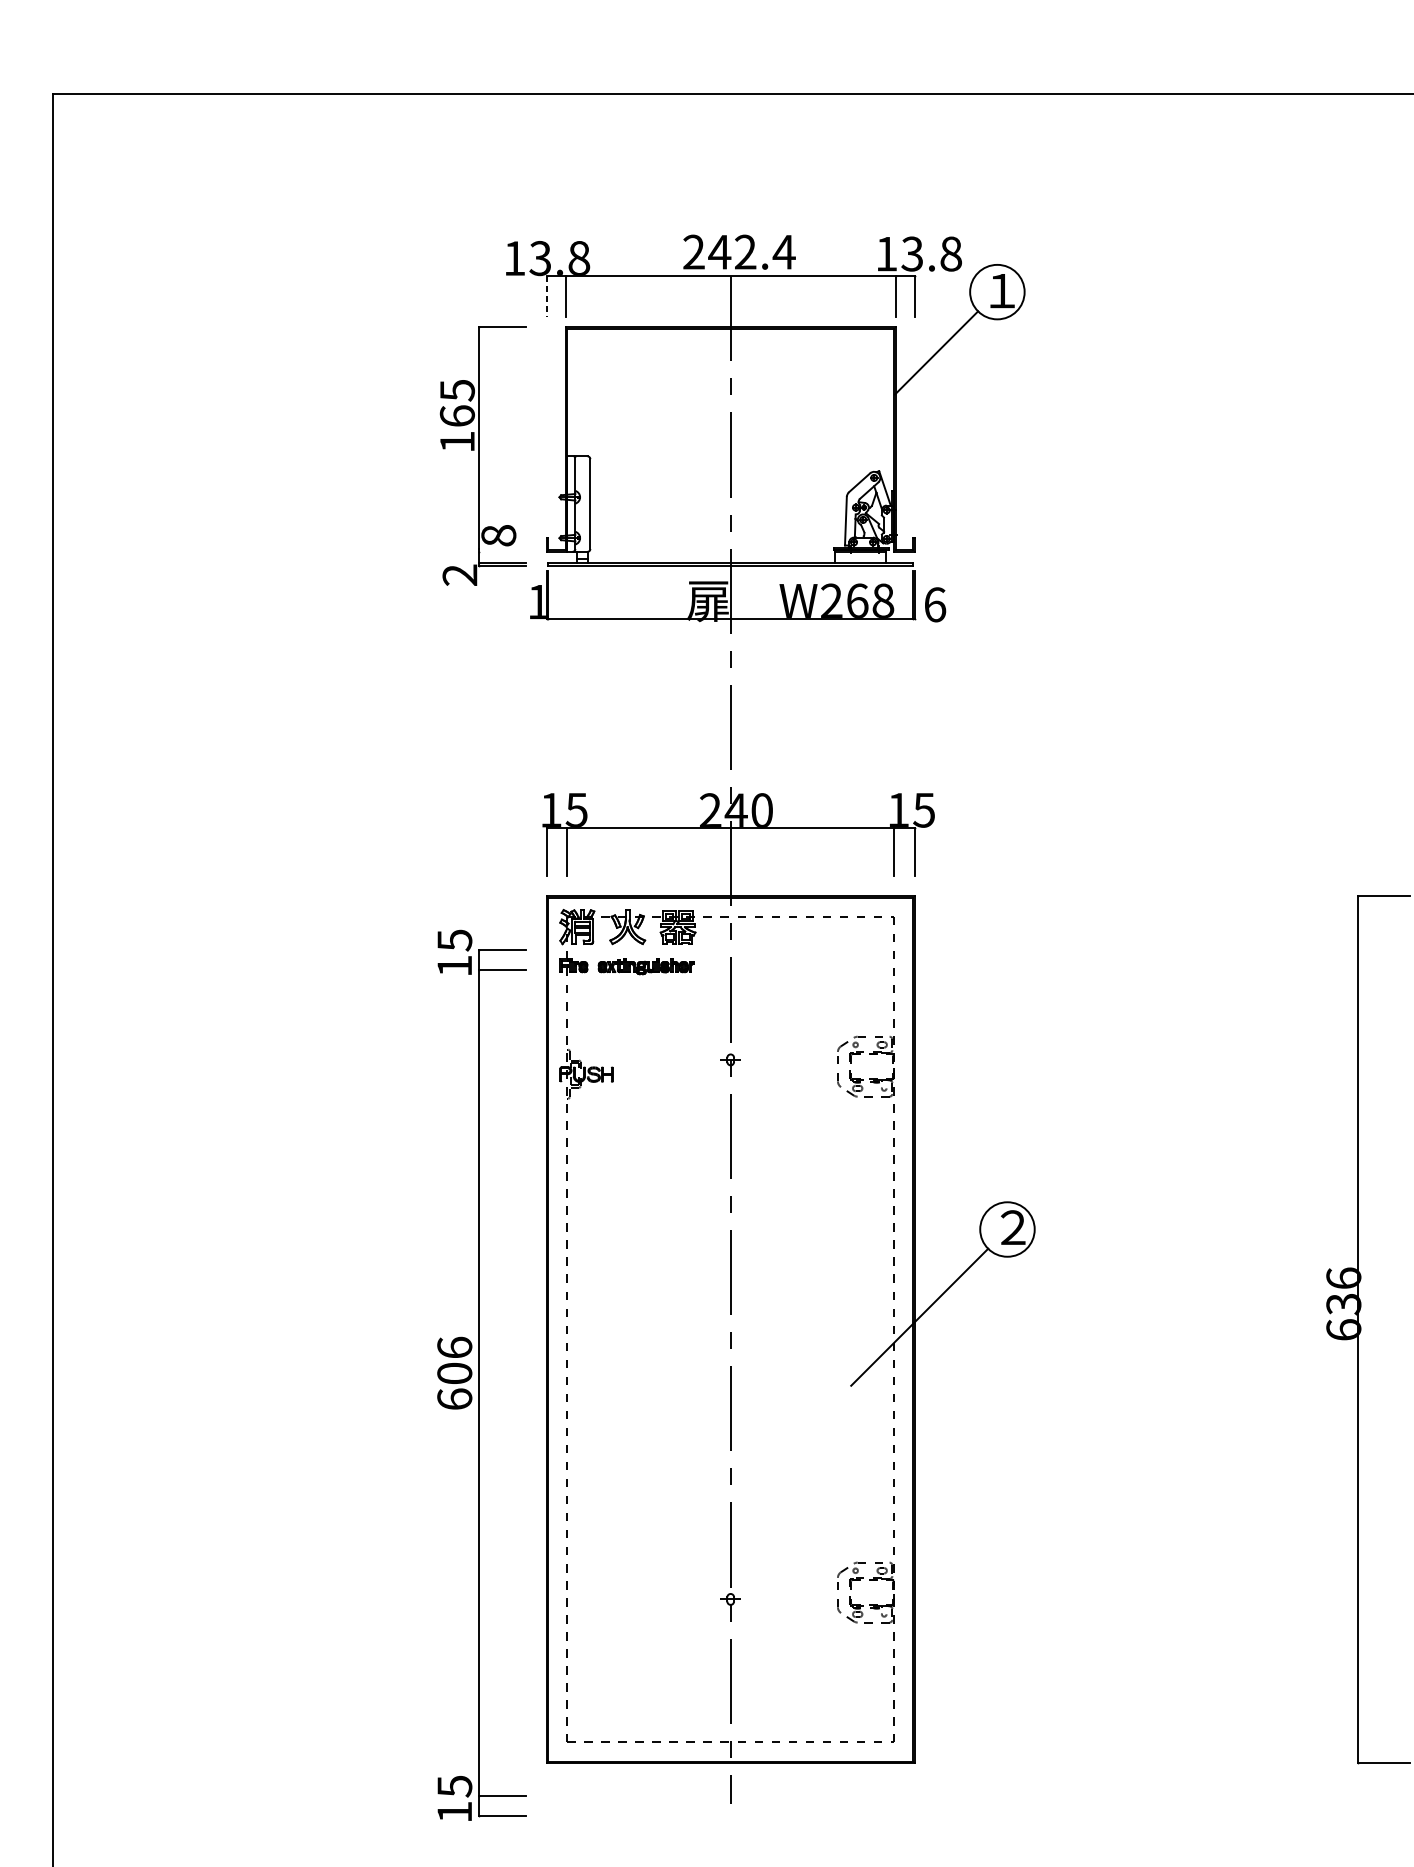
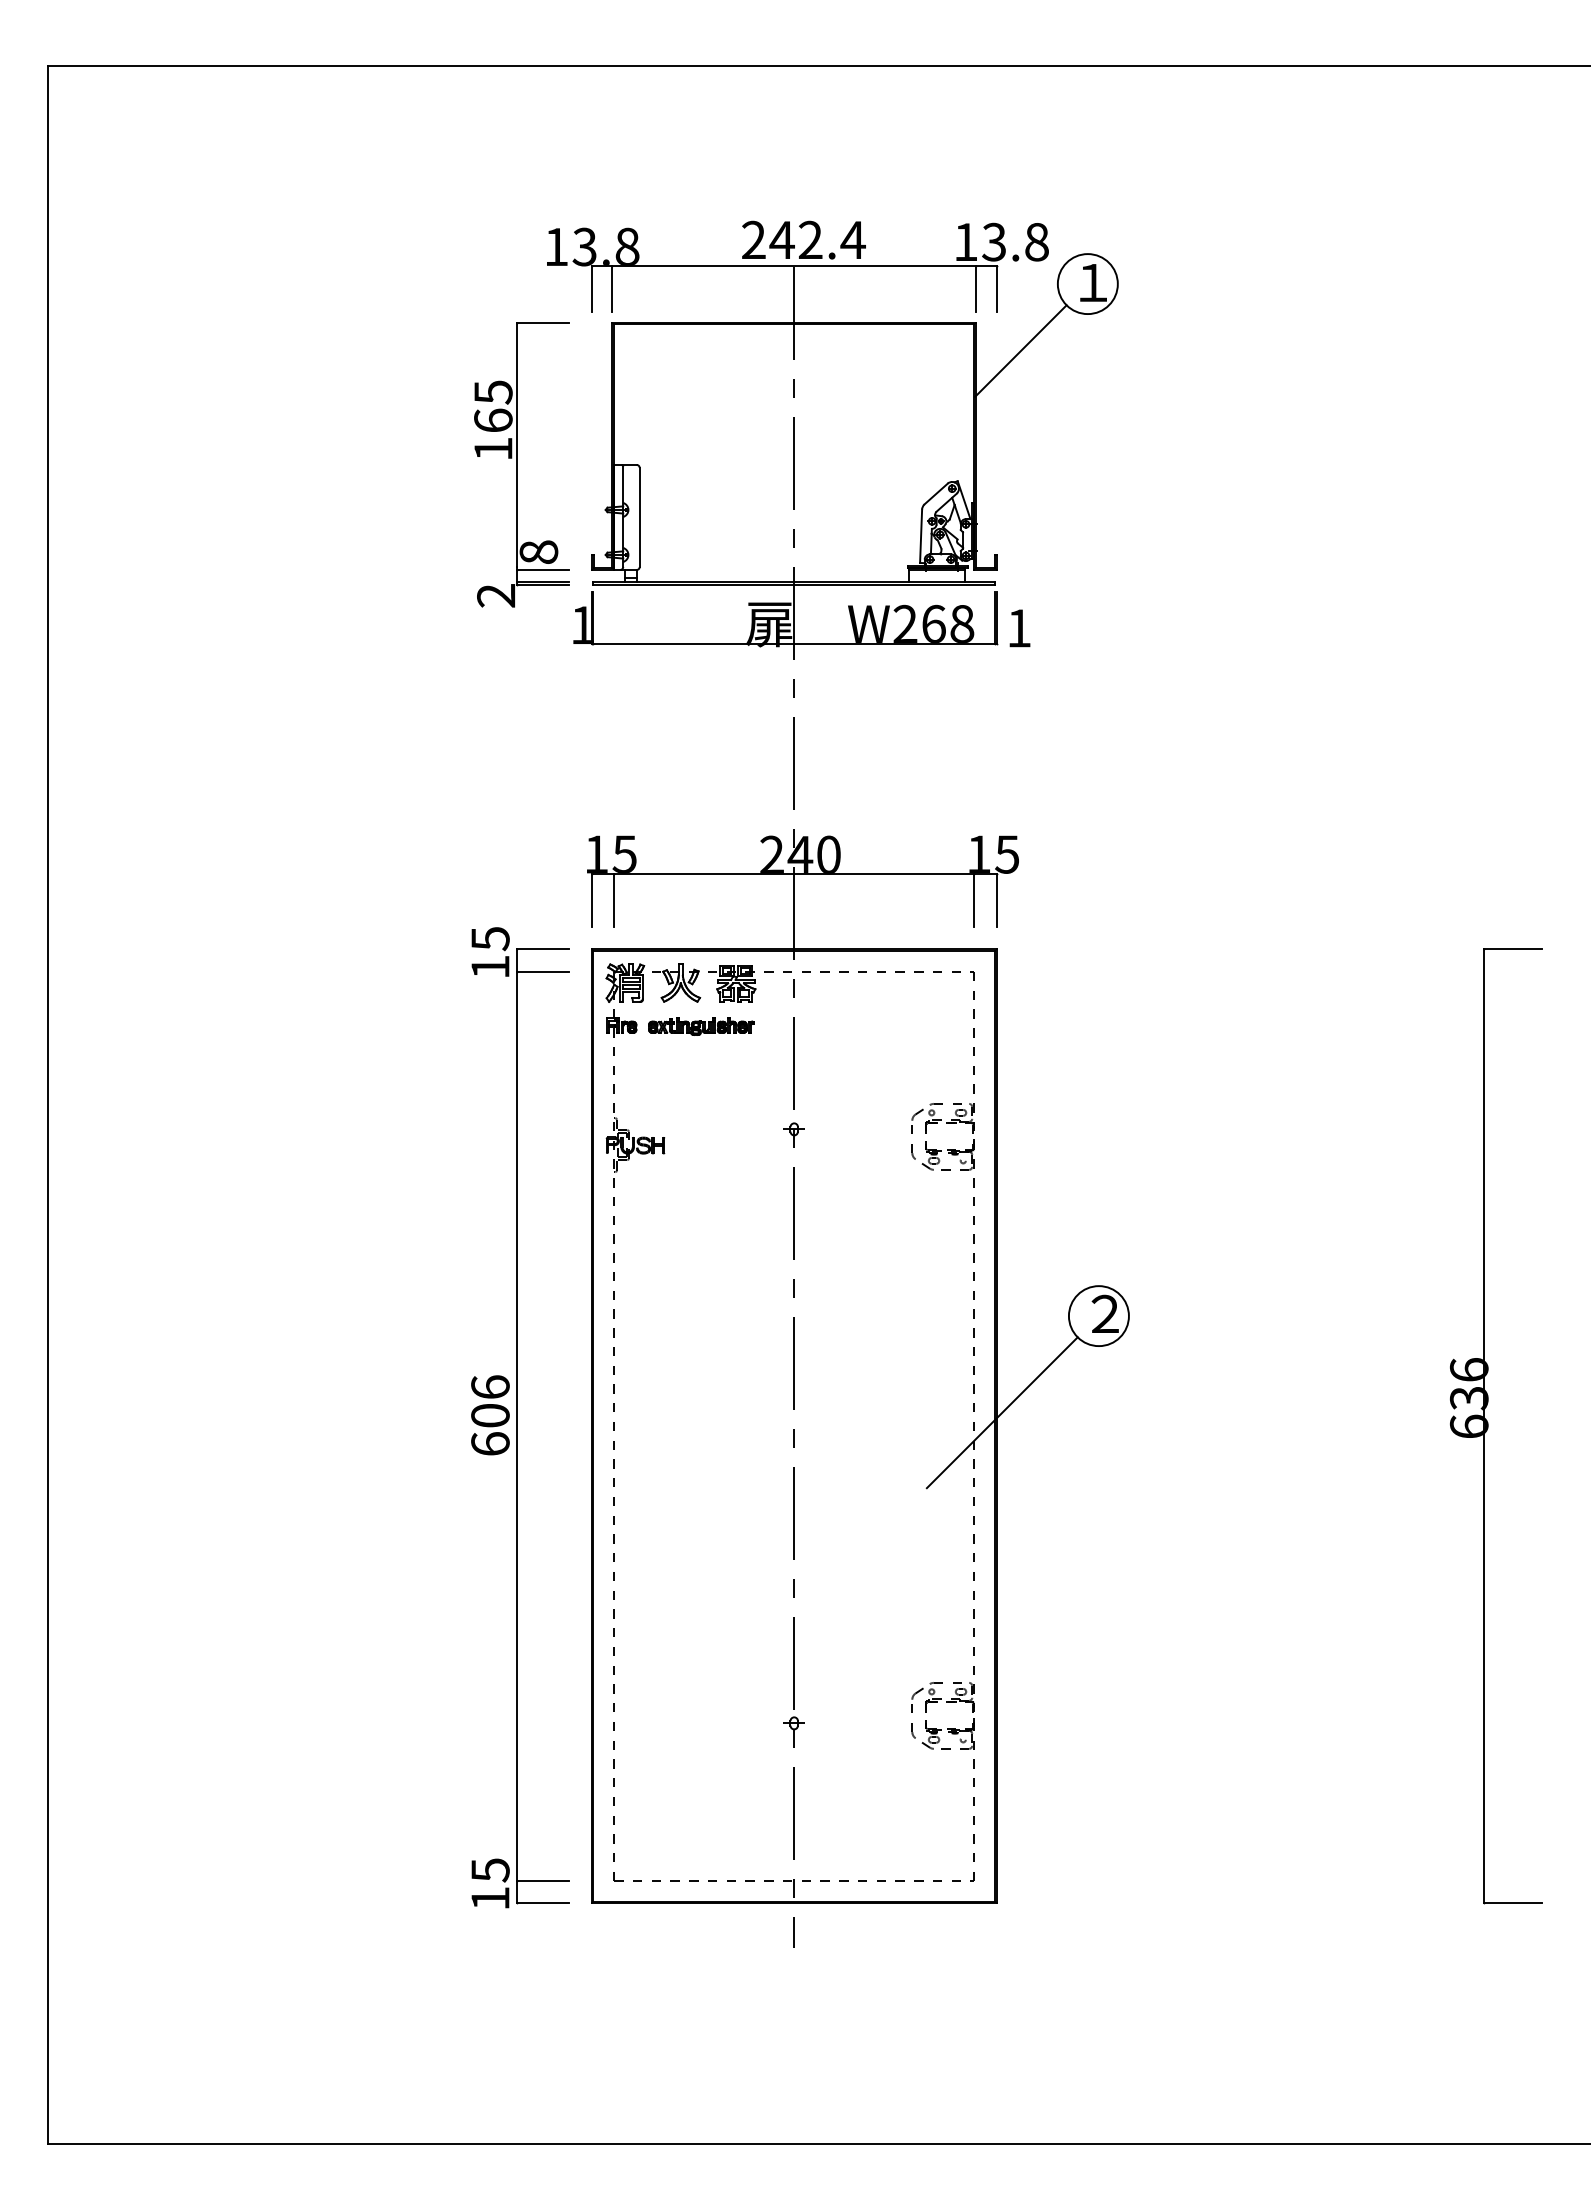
line: (546, 297) -> (591, 289), dashed -> solid
line: (502, 552) -> (542, 570), added
text: (935, 604) -> (1019, 628), 6 -> 1
part: (482, 1375) -> (520, 1417), moved

